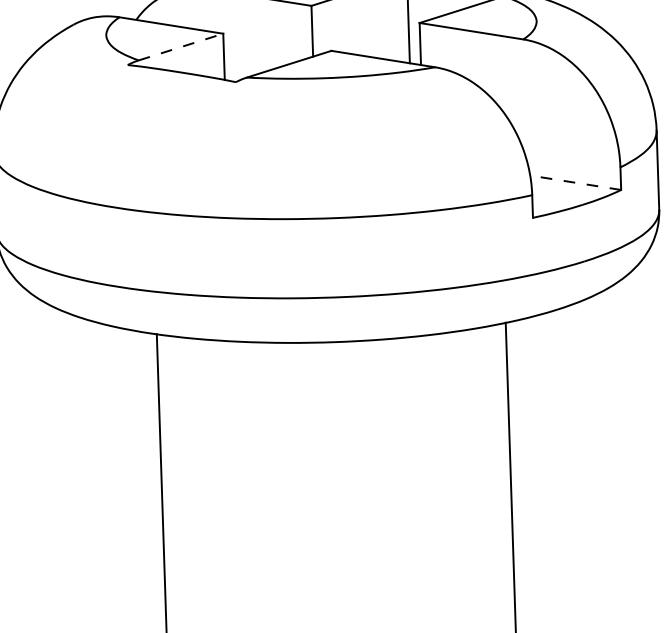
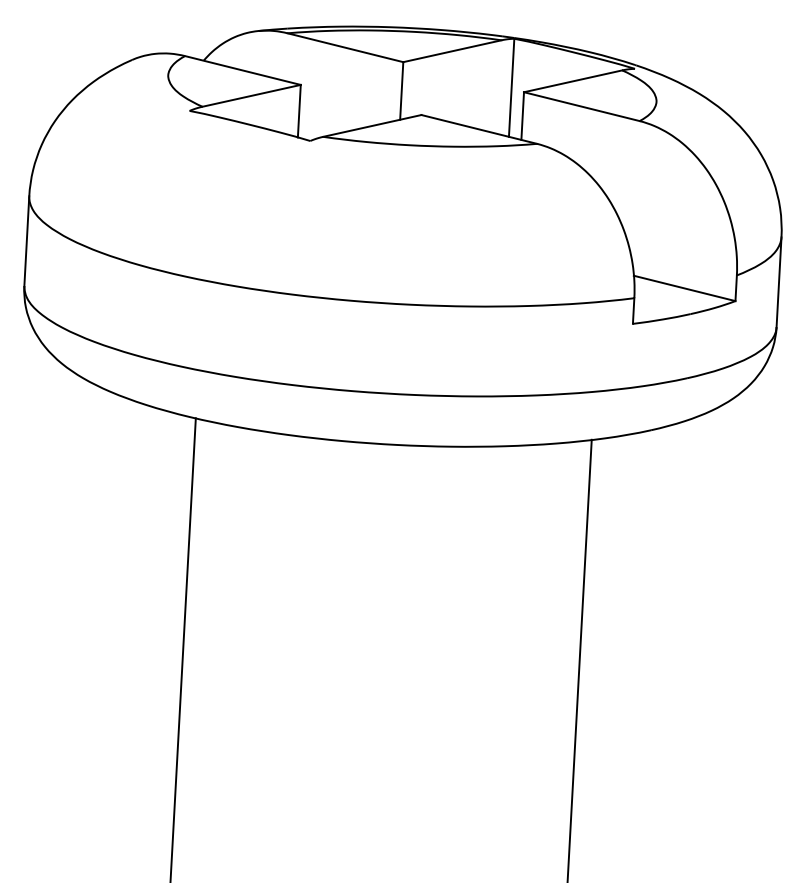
line: (181, 46) -> (252, 95), dashed -> solid
line: (575, 182) -> (684, 288), dashed -> solid

